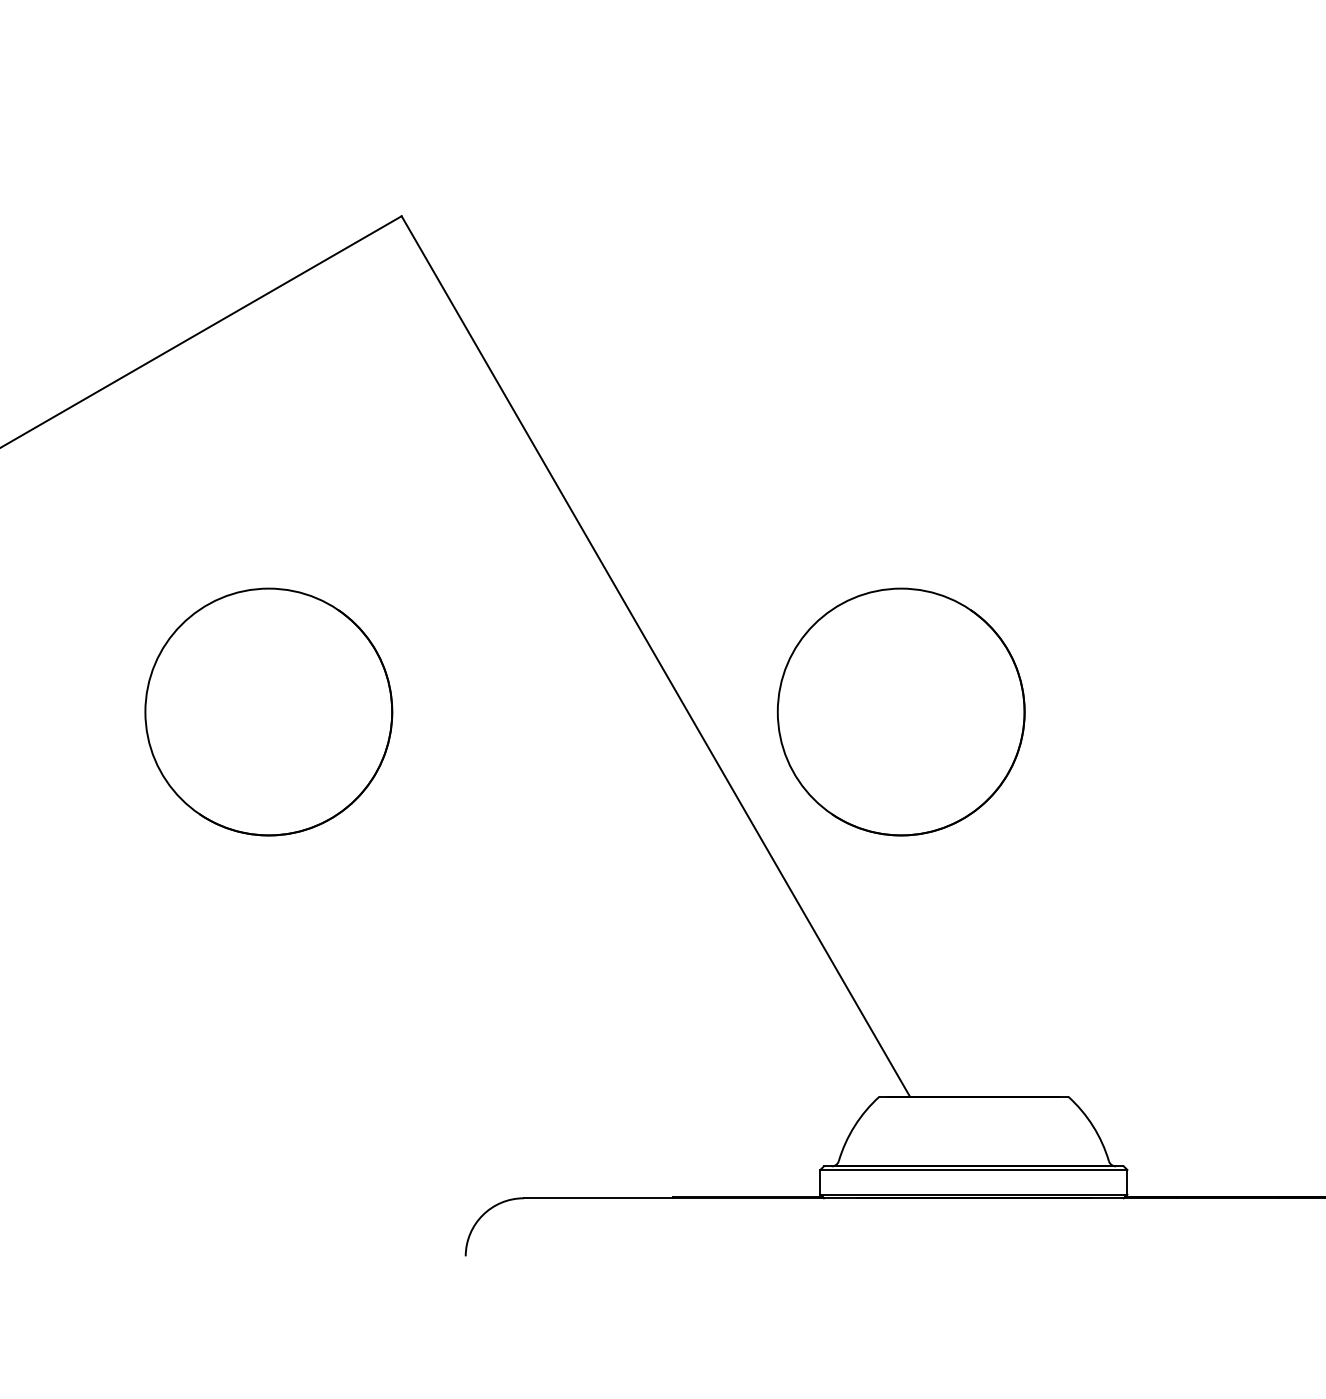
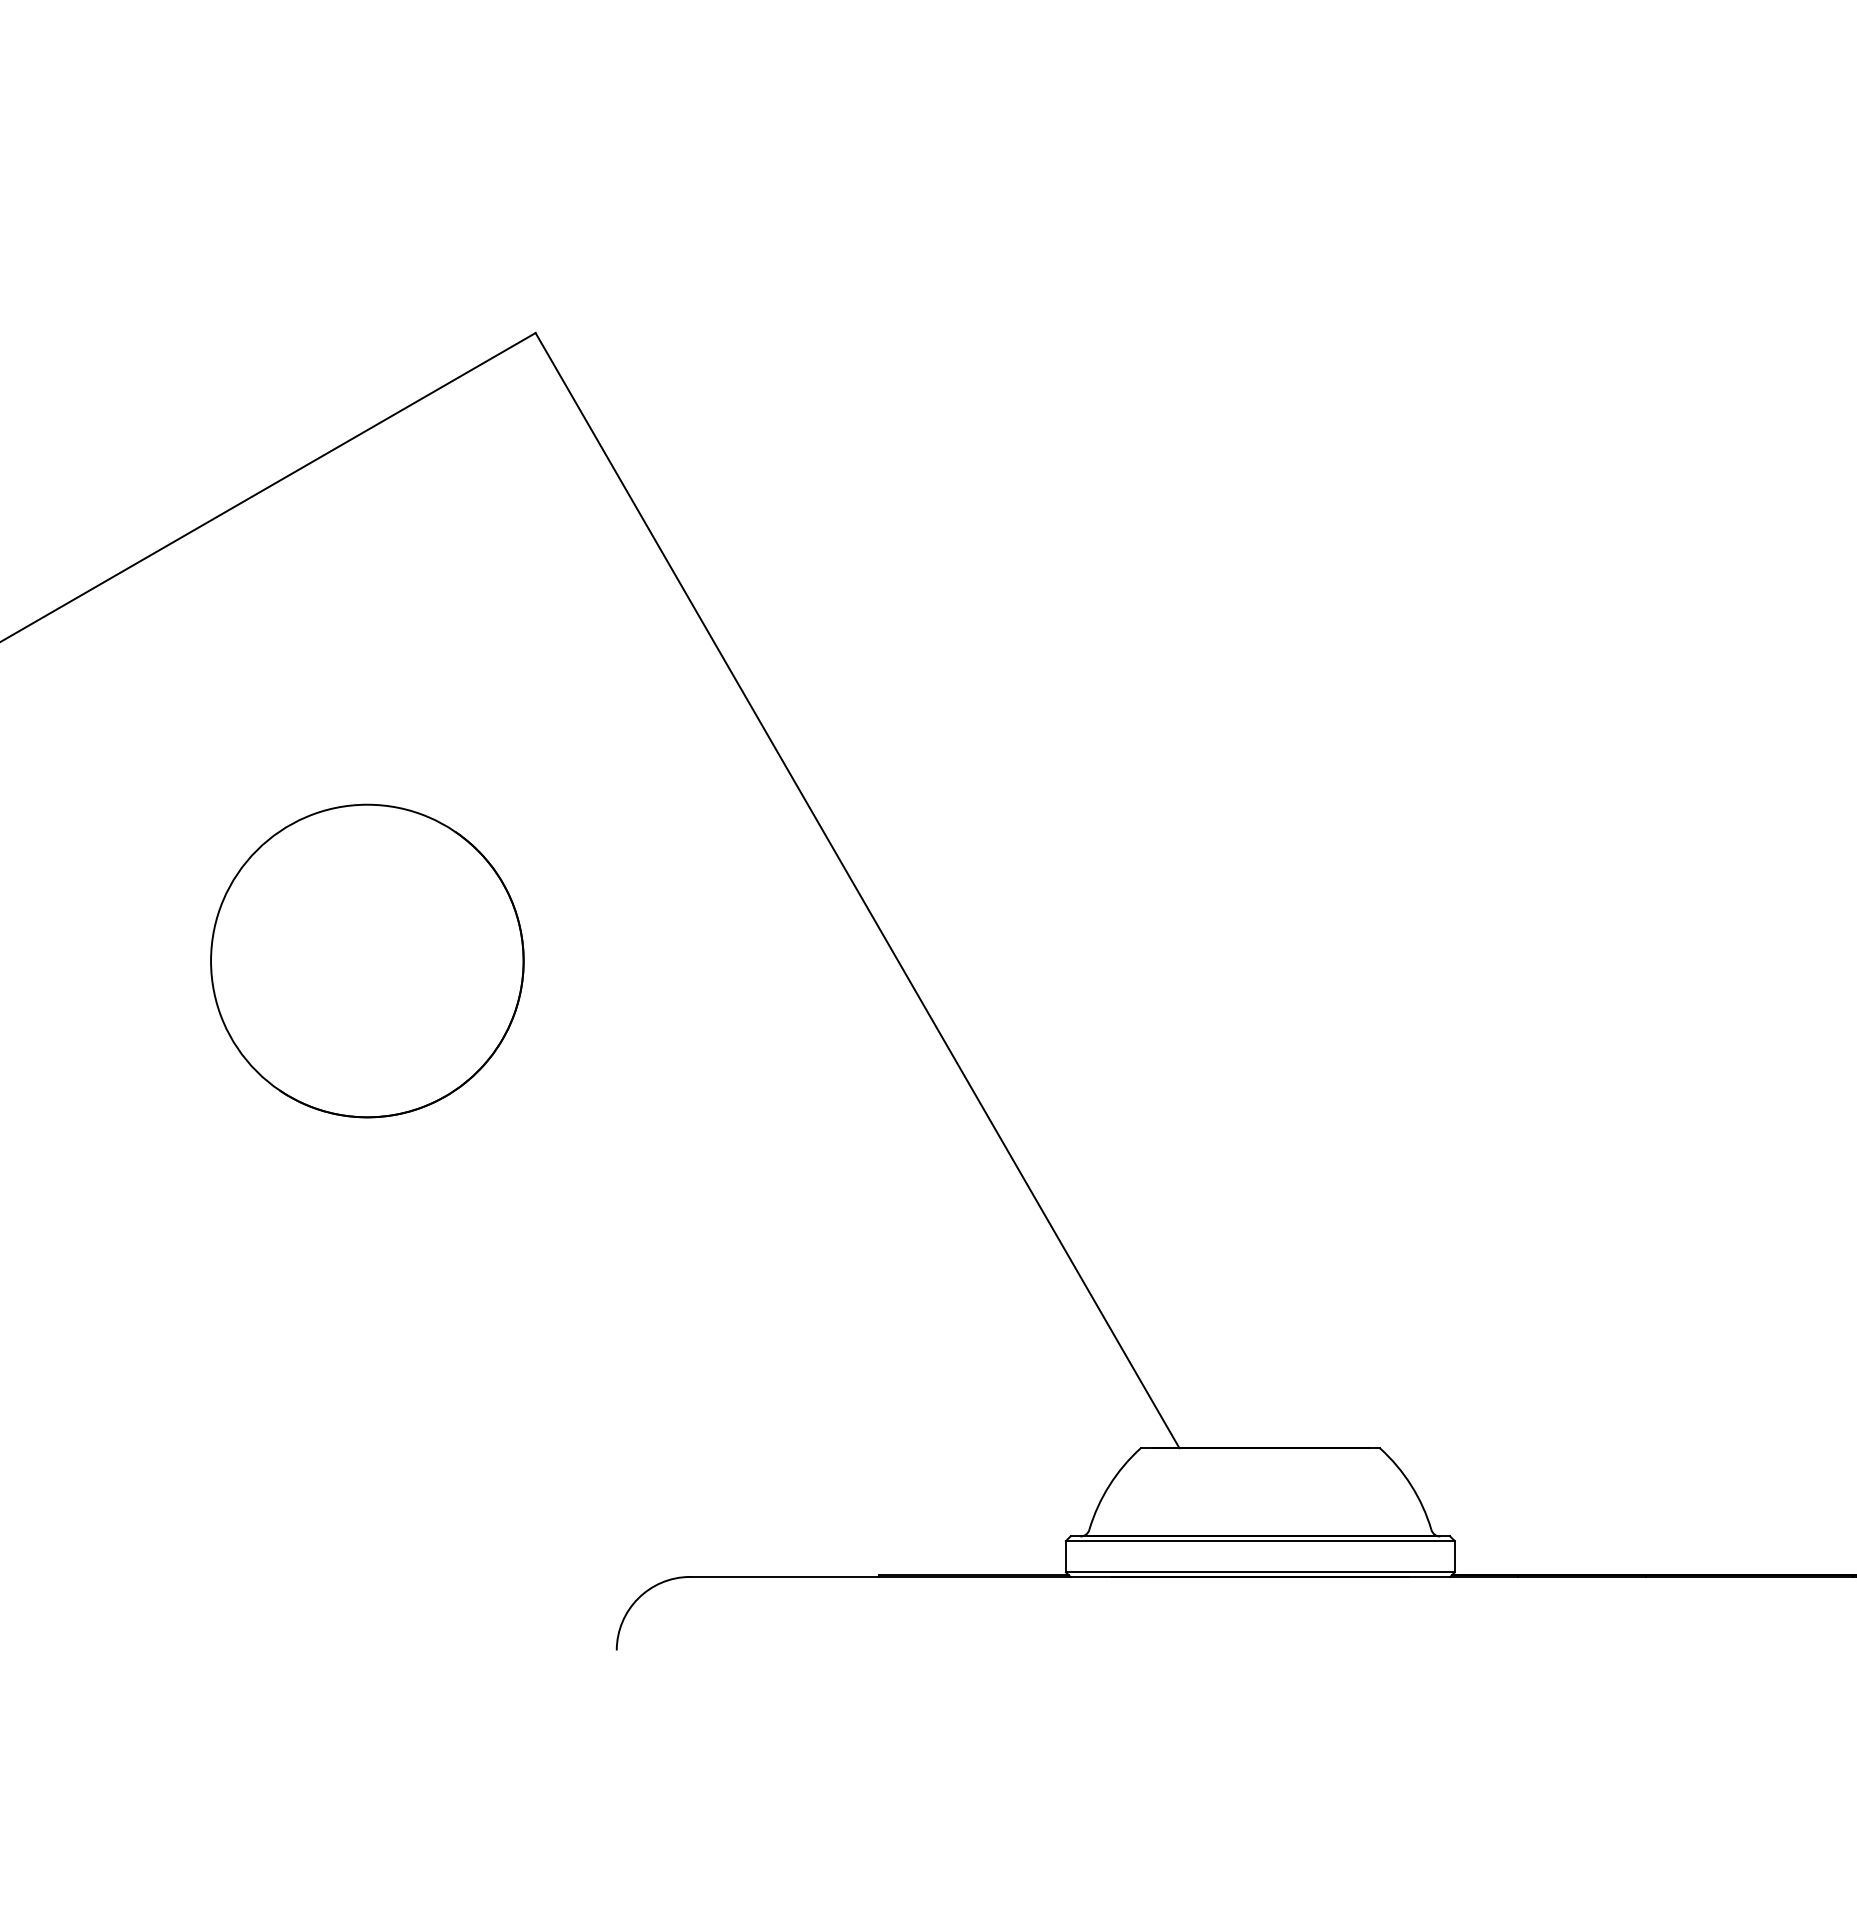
part: (901, 711) -> (1168, 960), removed

